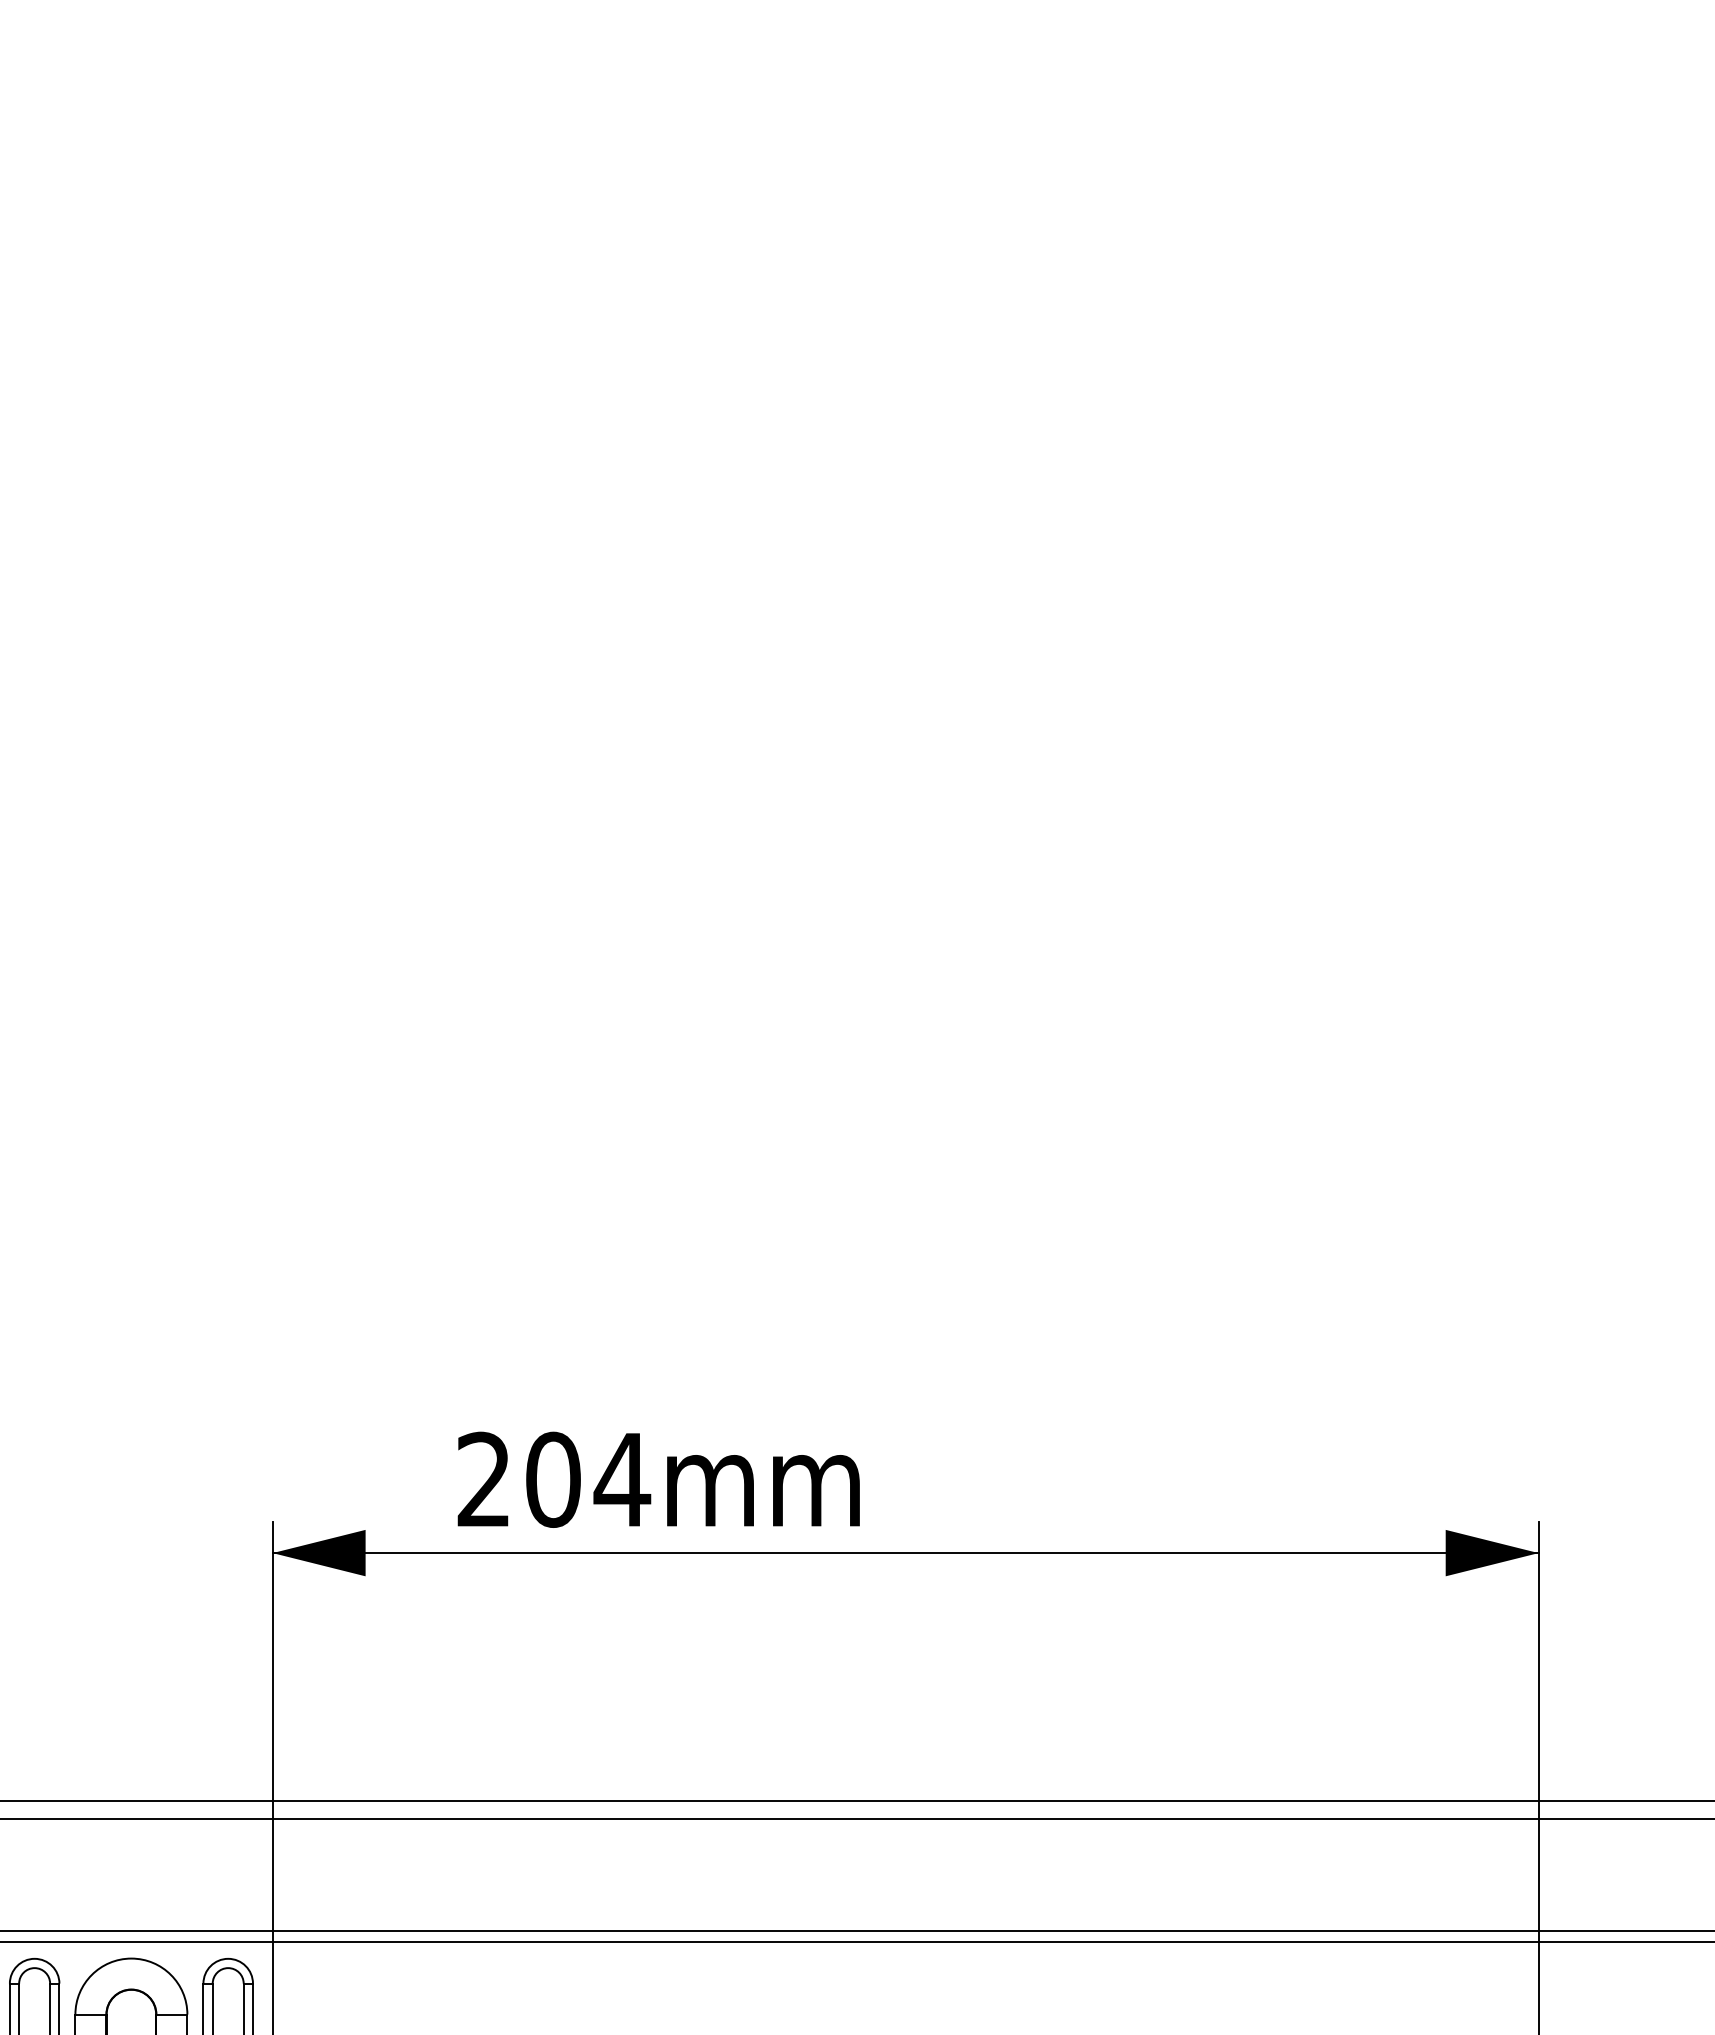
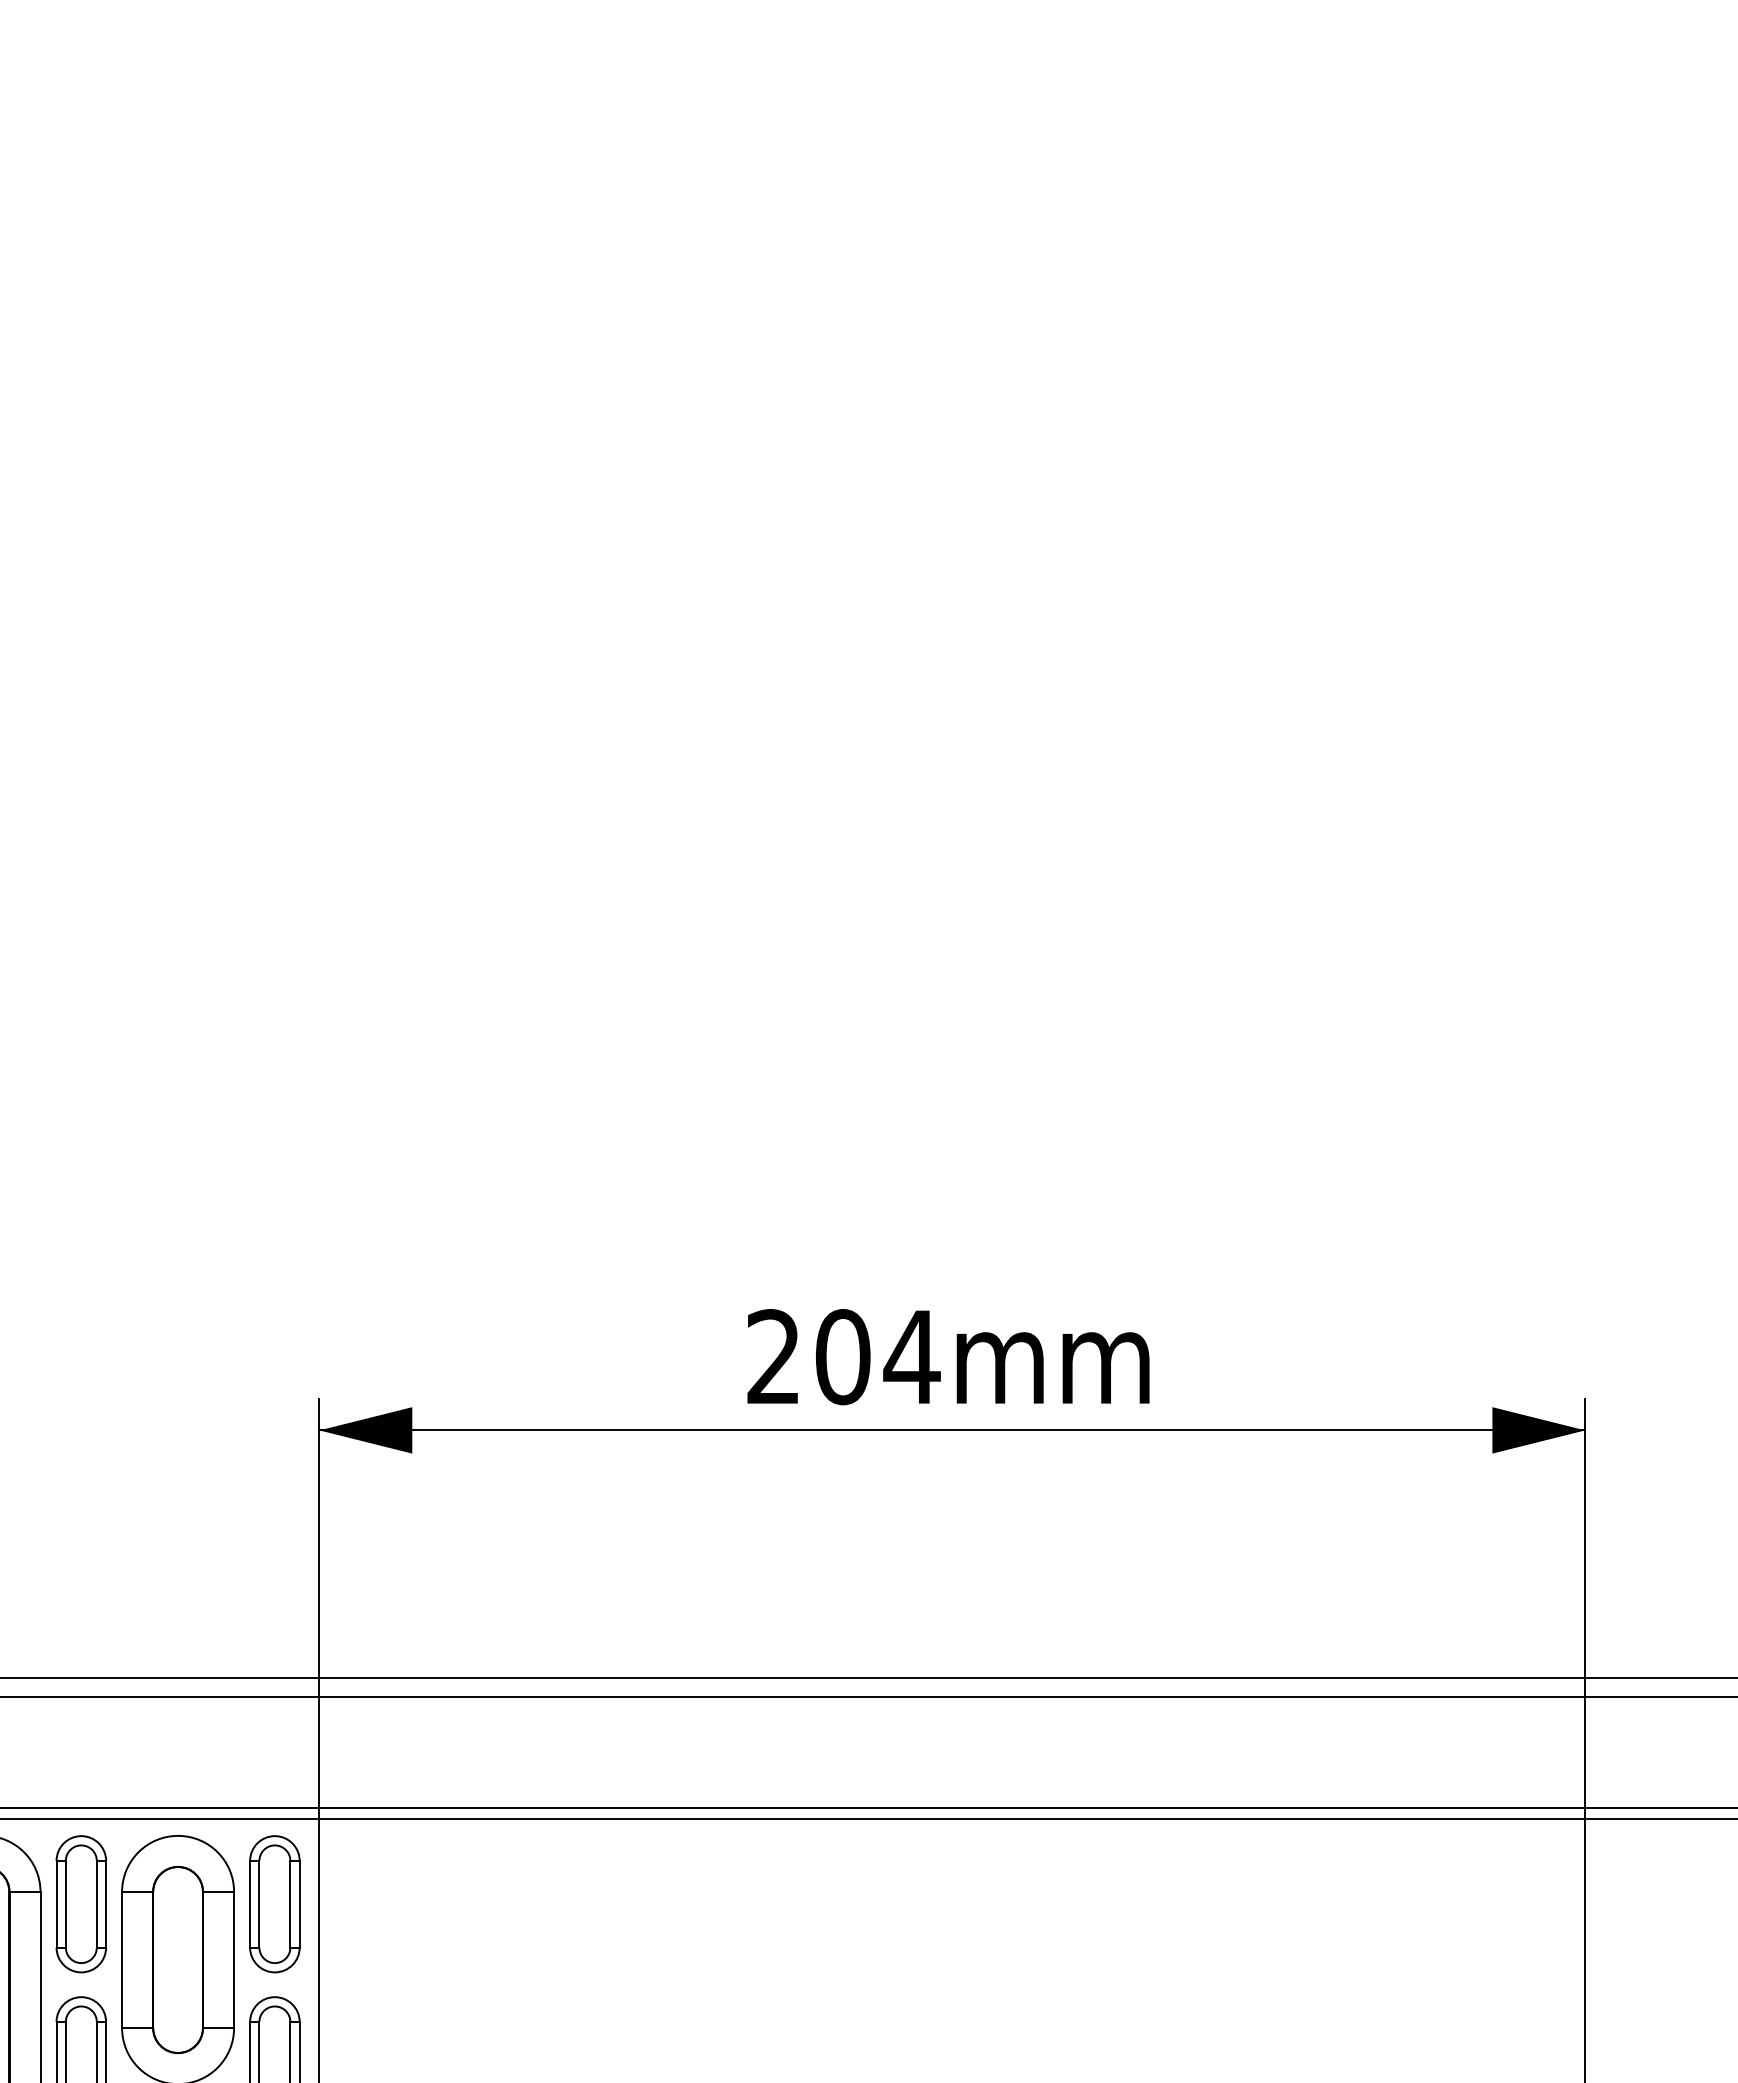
text: (658, 1480) -> (948, 1357), moved

